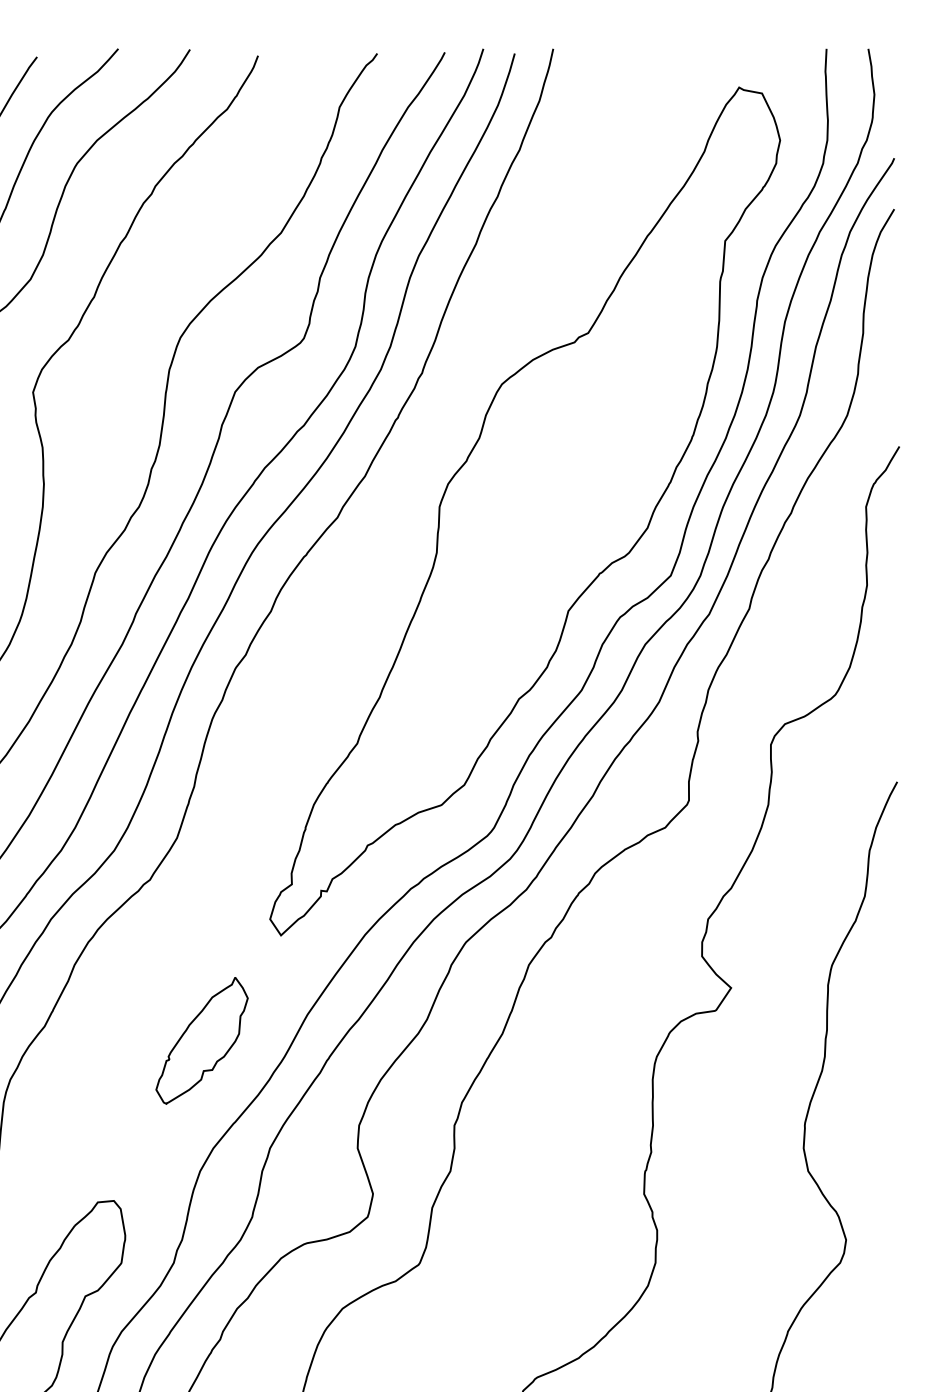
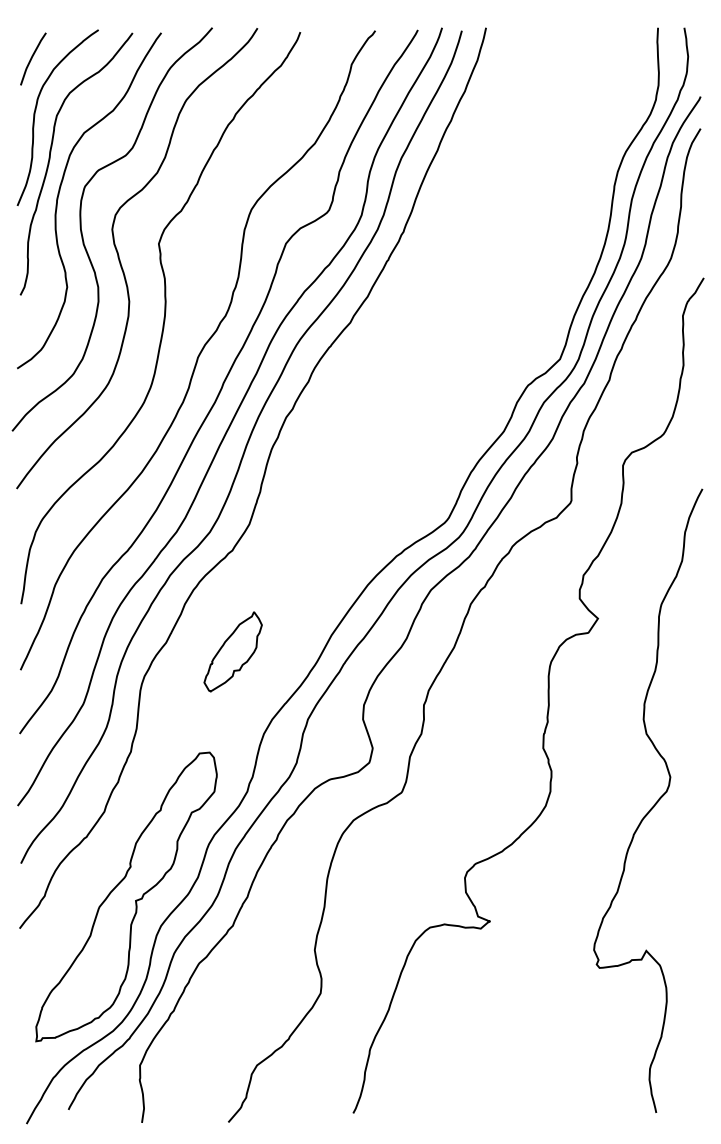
part: (525, 510) -> (468, 318), removed
part: (201, 1040) -> (232, 651), moved

